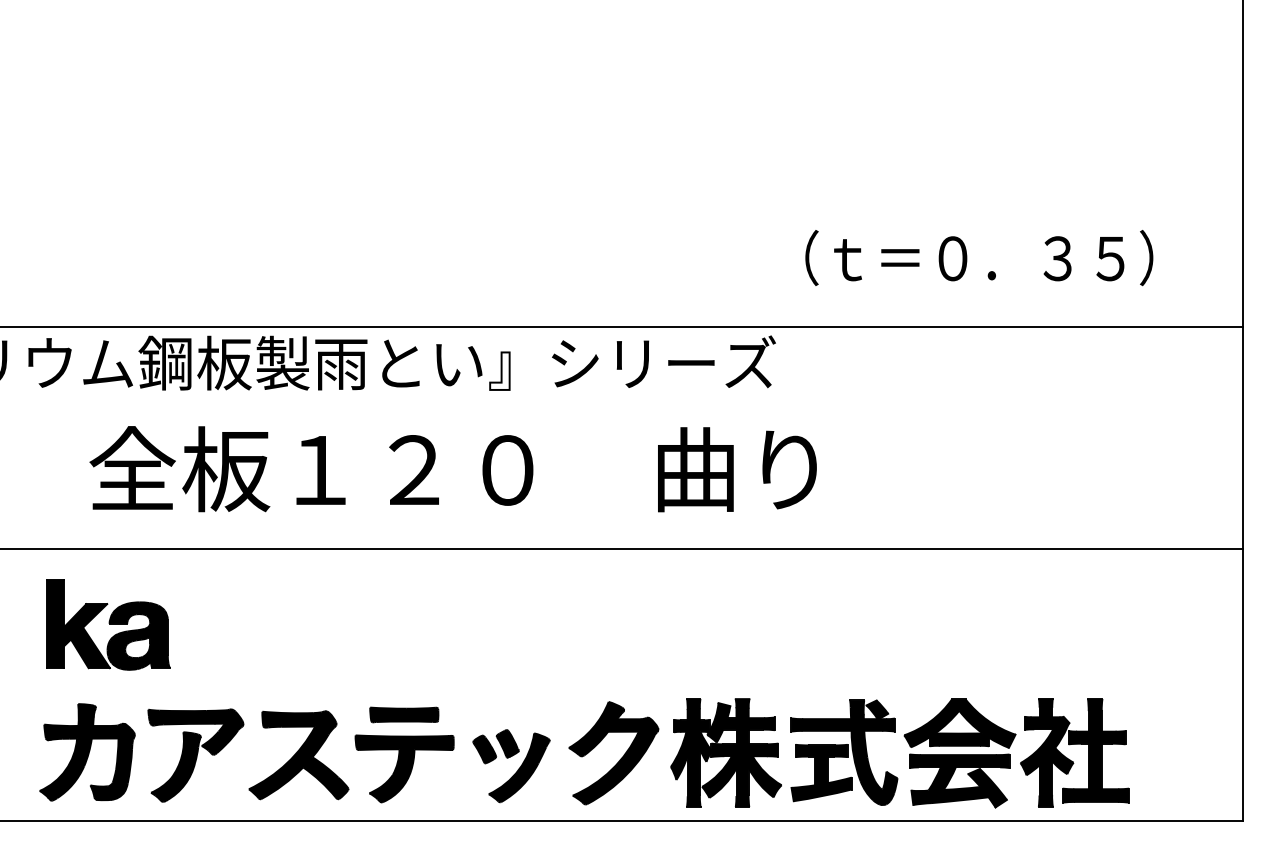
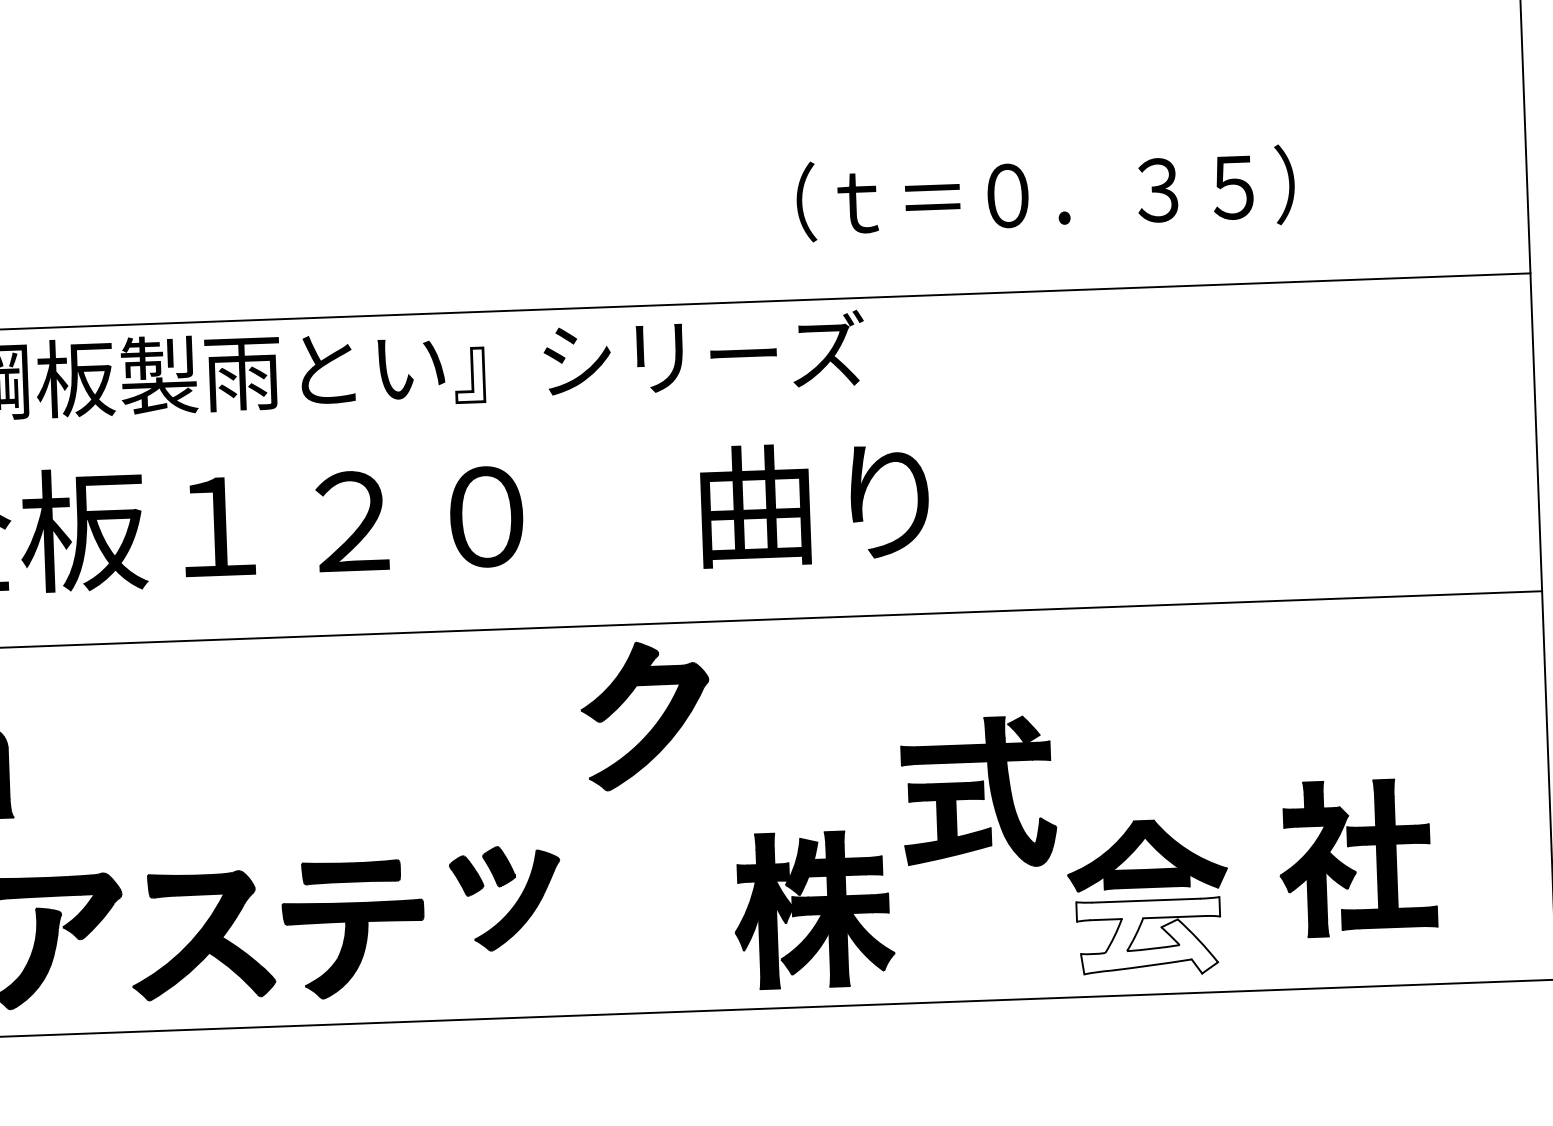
text: (979, 258) -> (1045, 194), moved
part: (1074, 744) -> (1356, 846), moved
part: (844, 752) -> (979, 792), moved
part: (619, 759) -> (654, 724), moved
part: (517, 769) -> (514, 902), moved
fill: (959, 780) -> (1149, 936), removed

